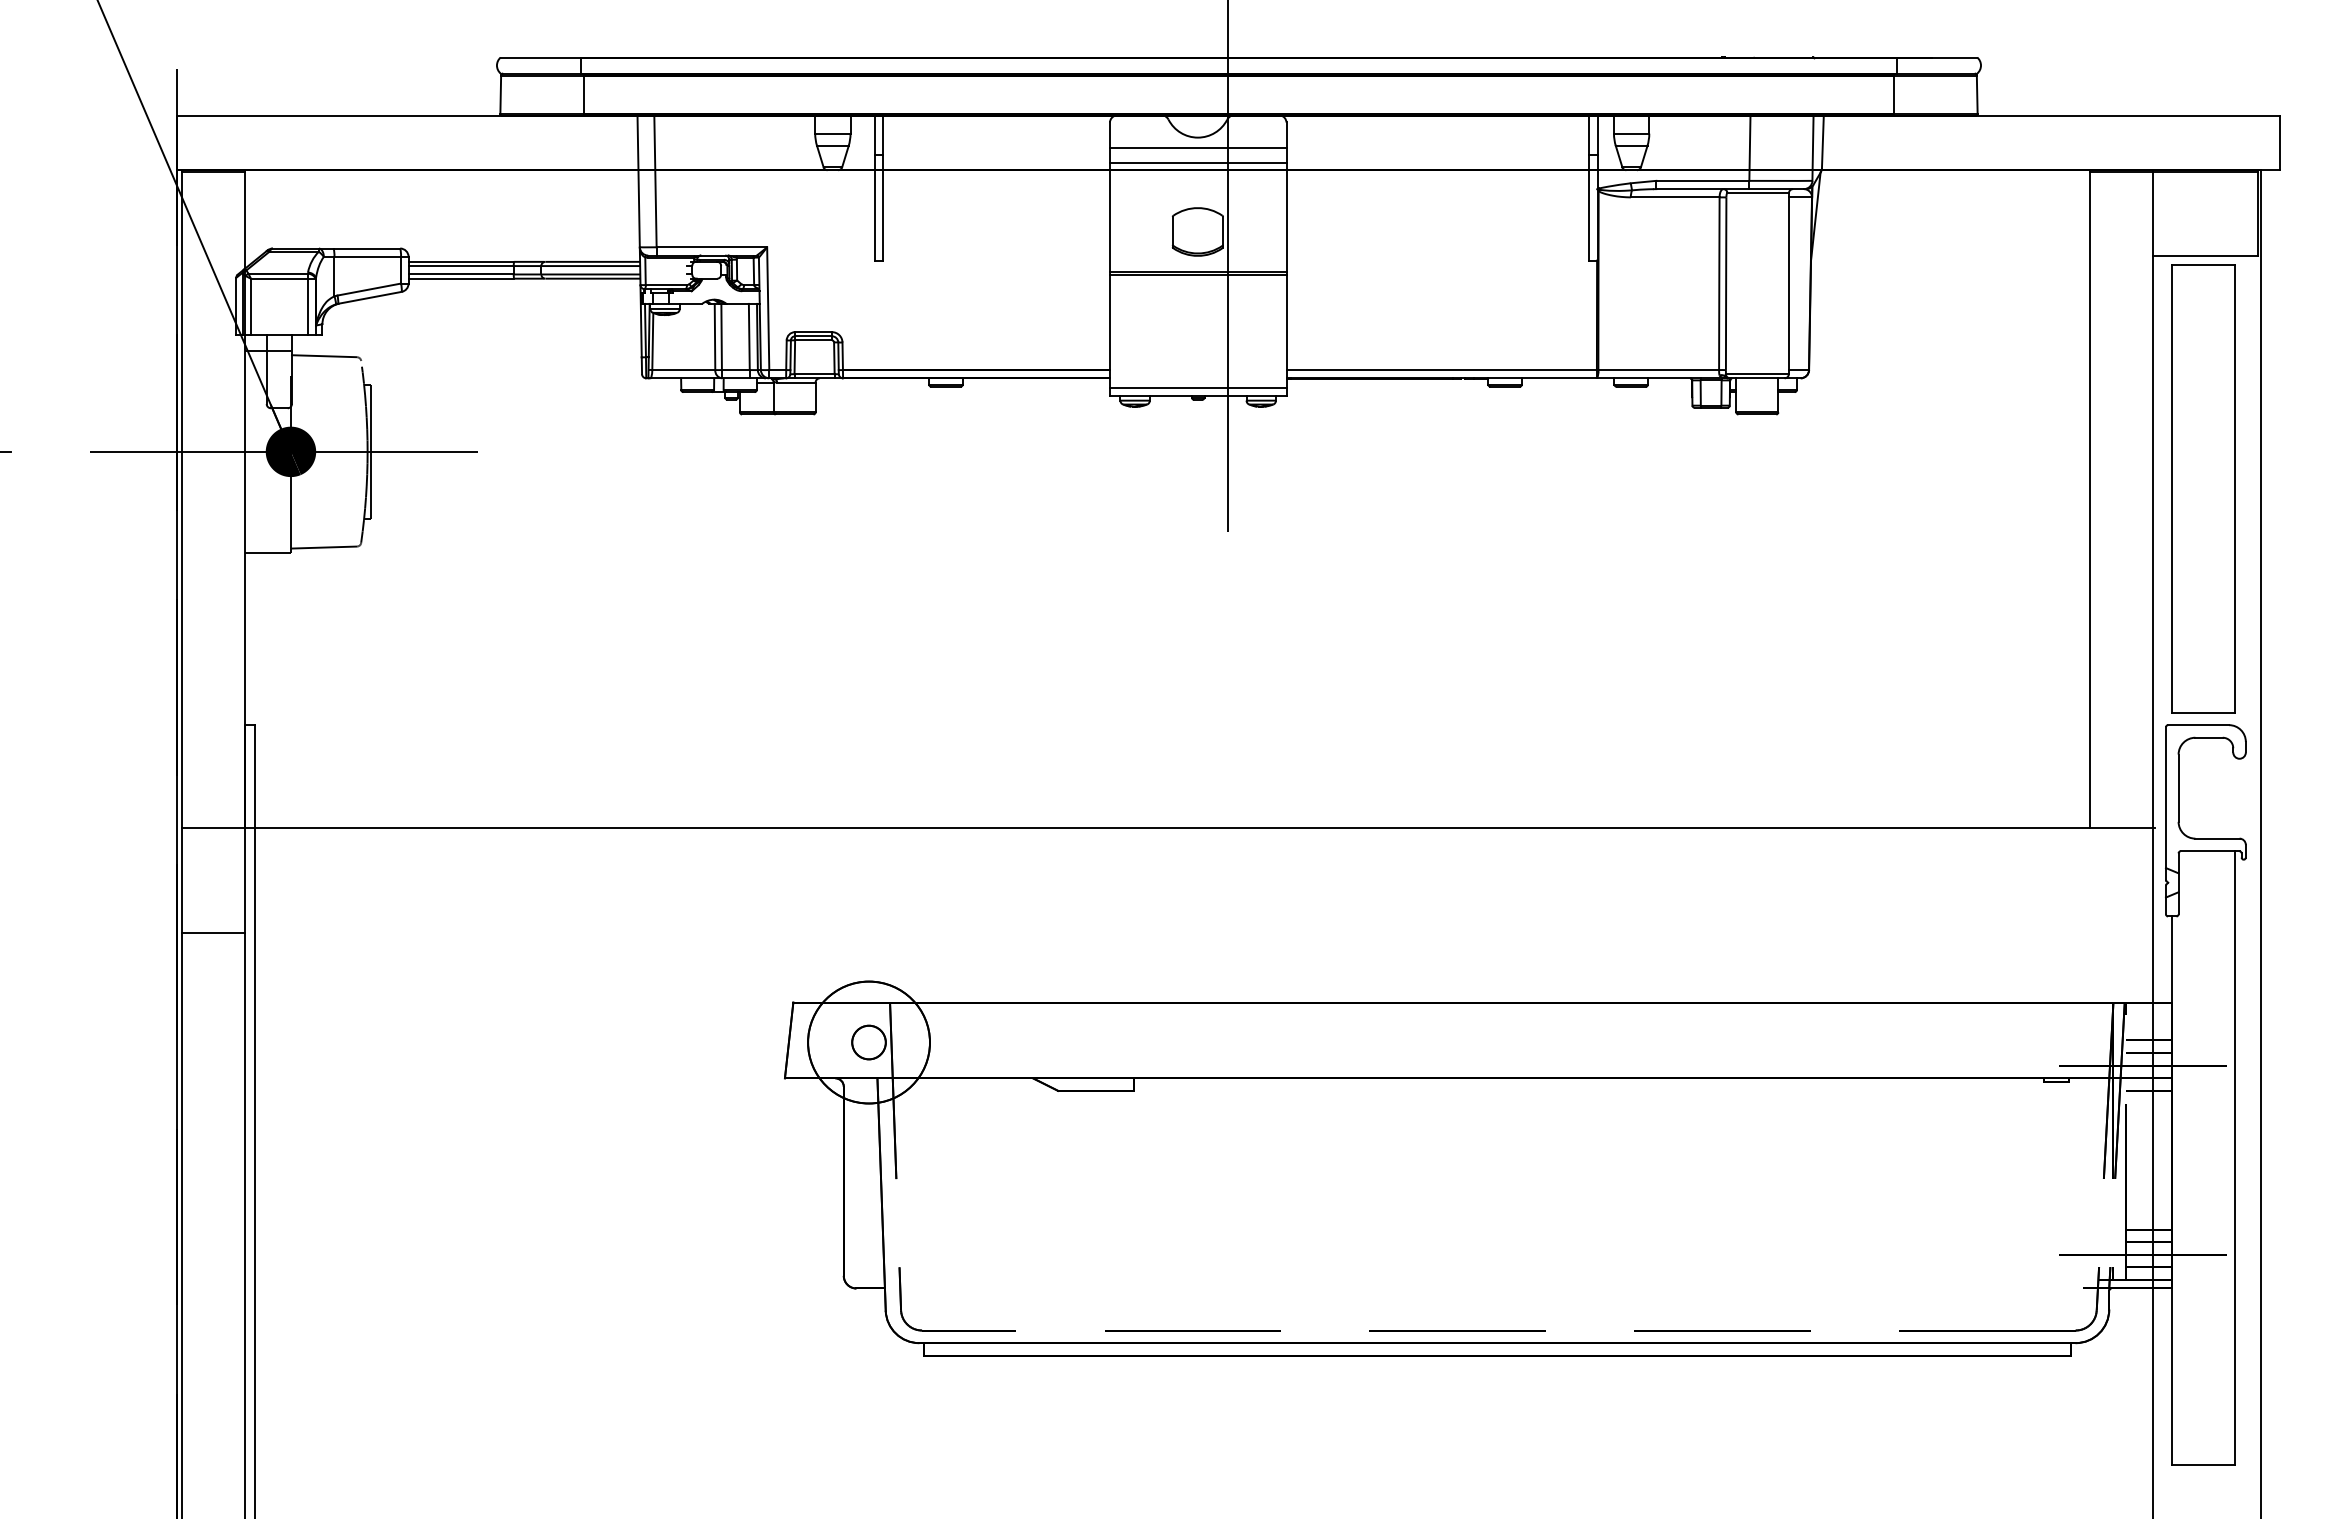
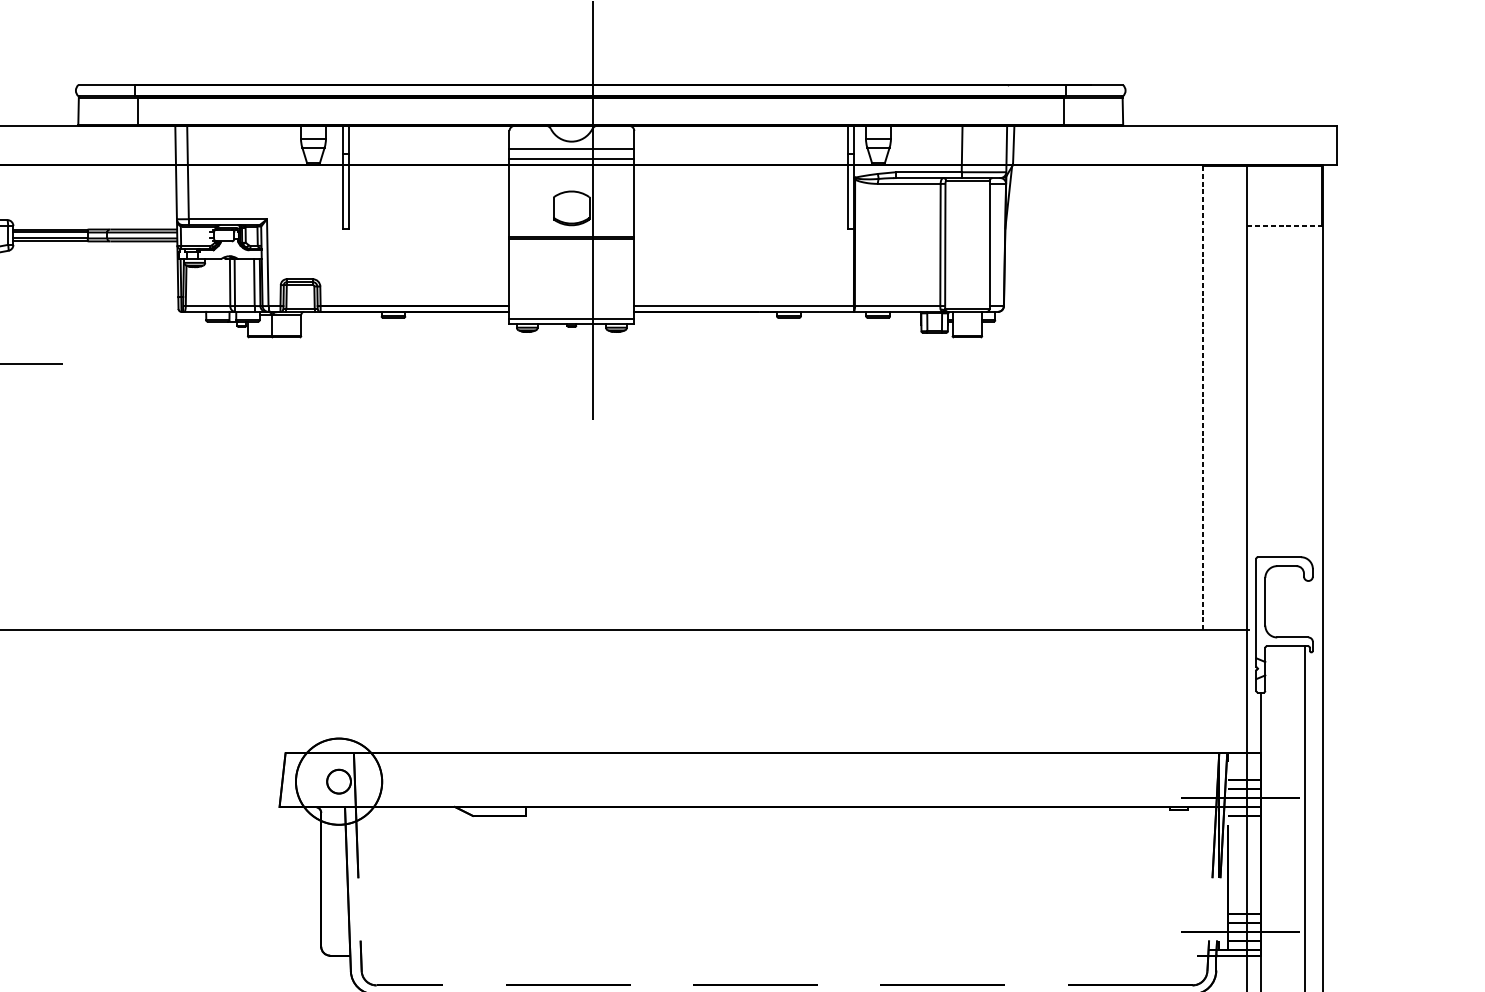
line: (2205, 256) -> (1284, 225), solid -> dashed
part: (2203, 488) -> (1282, 389), removed
line: (2090, 500) -> (1203, 398), solid -> dashed

